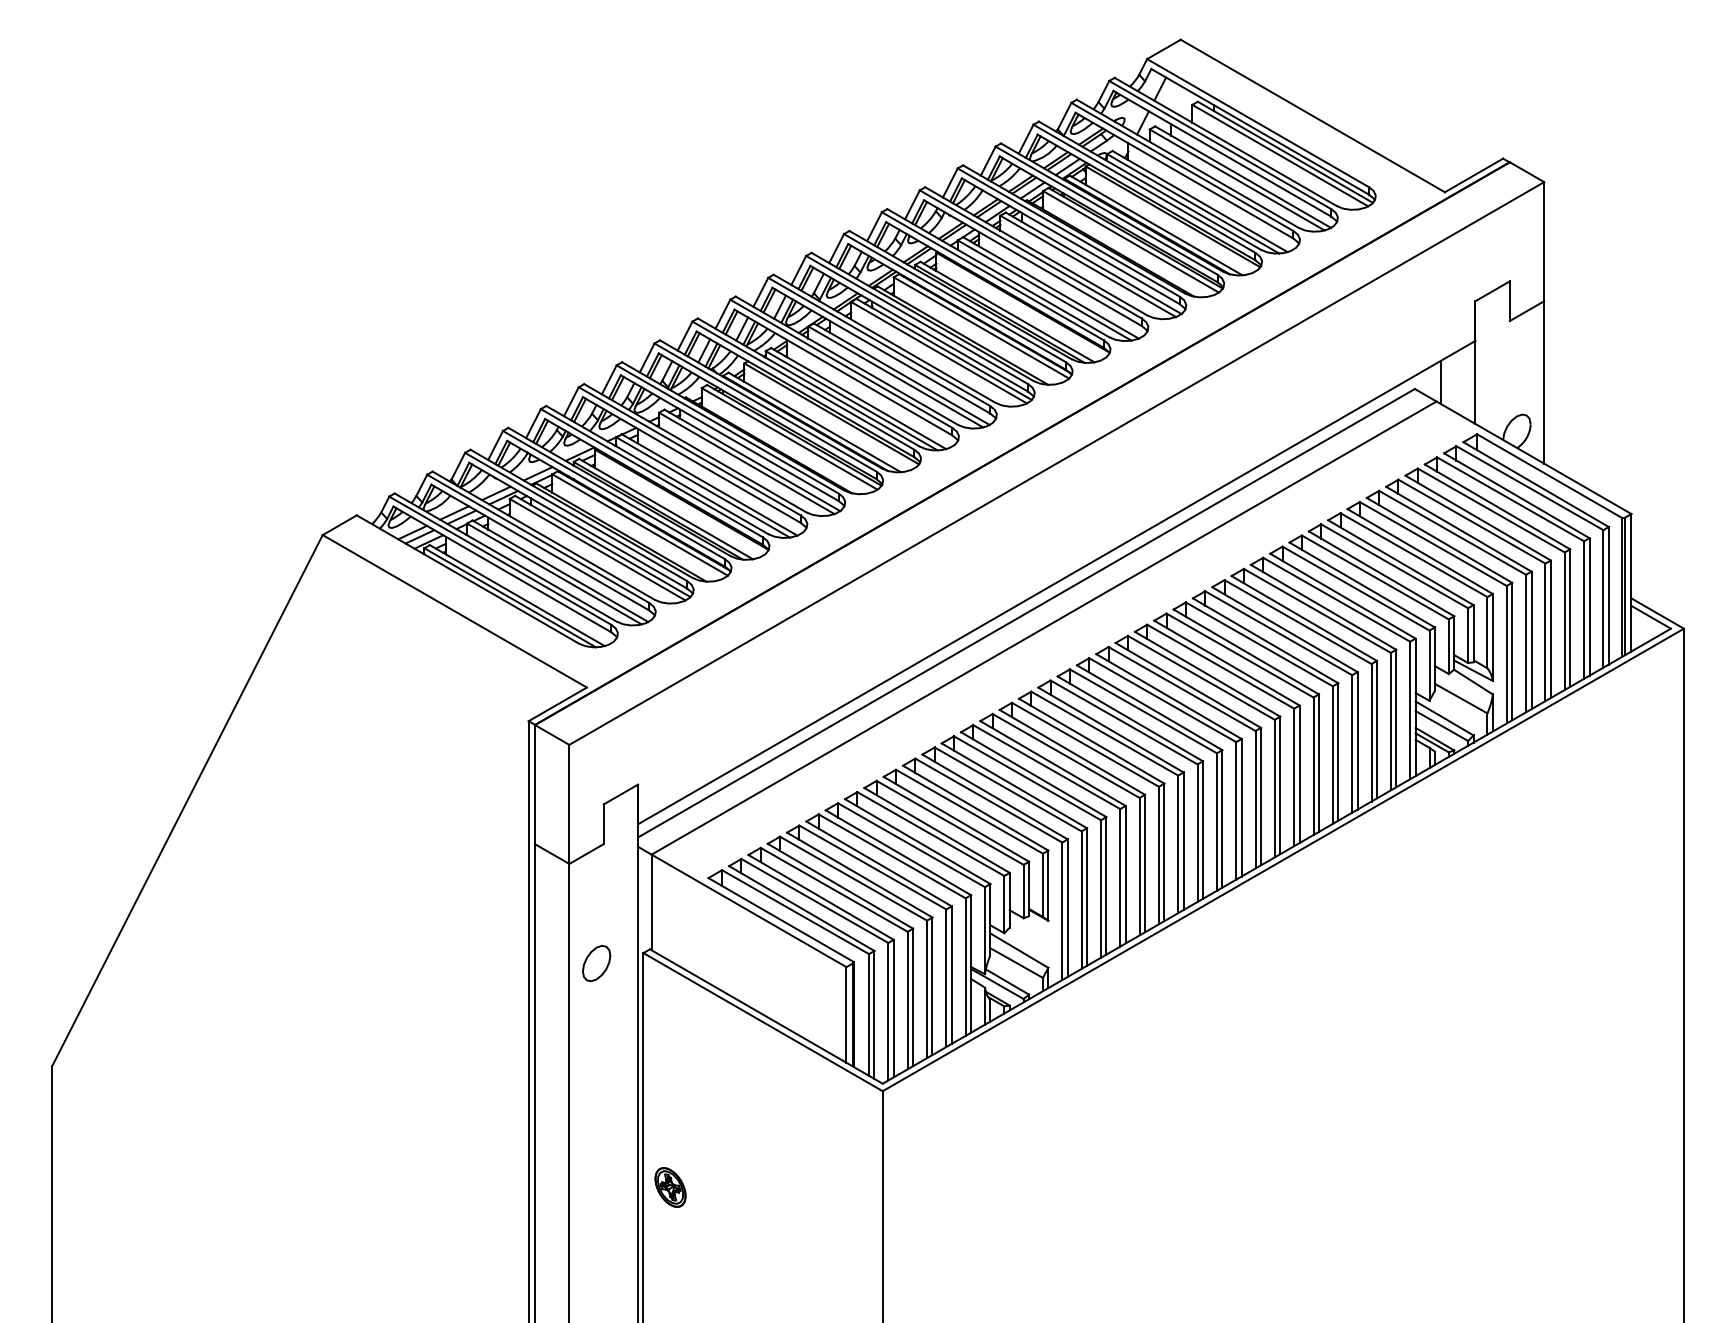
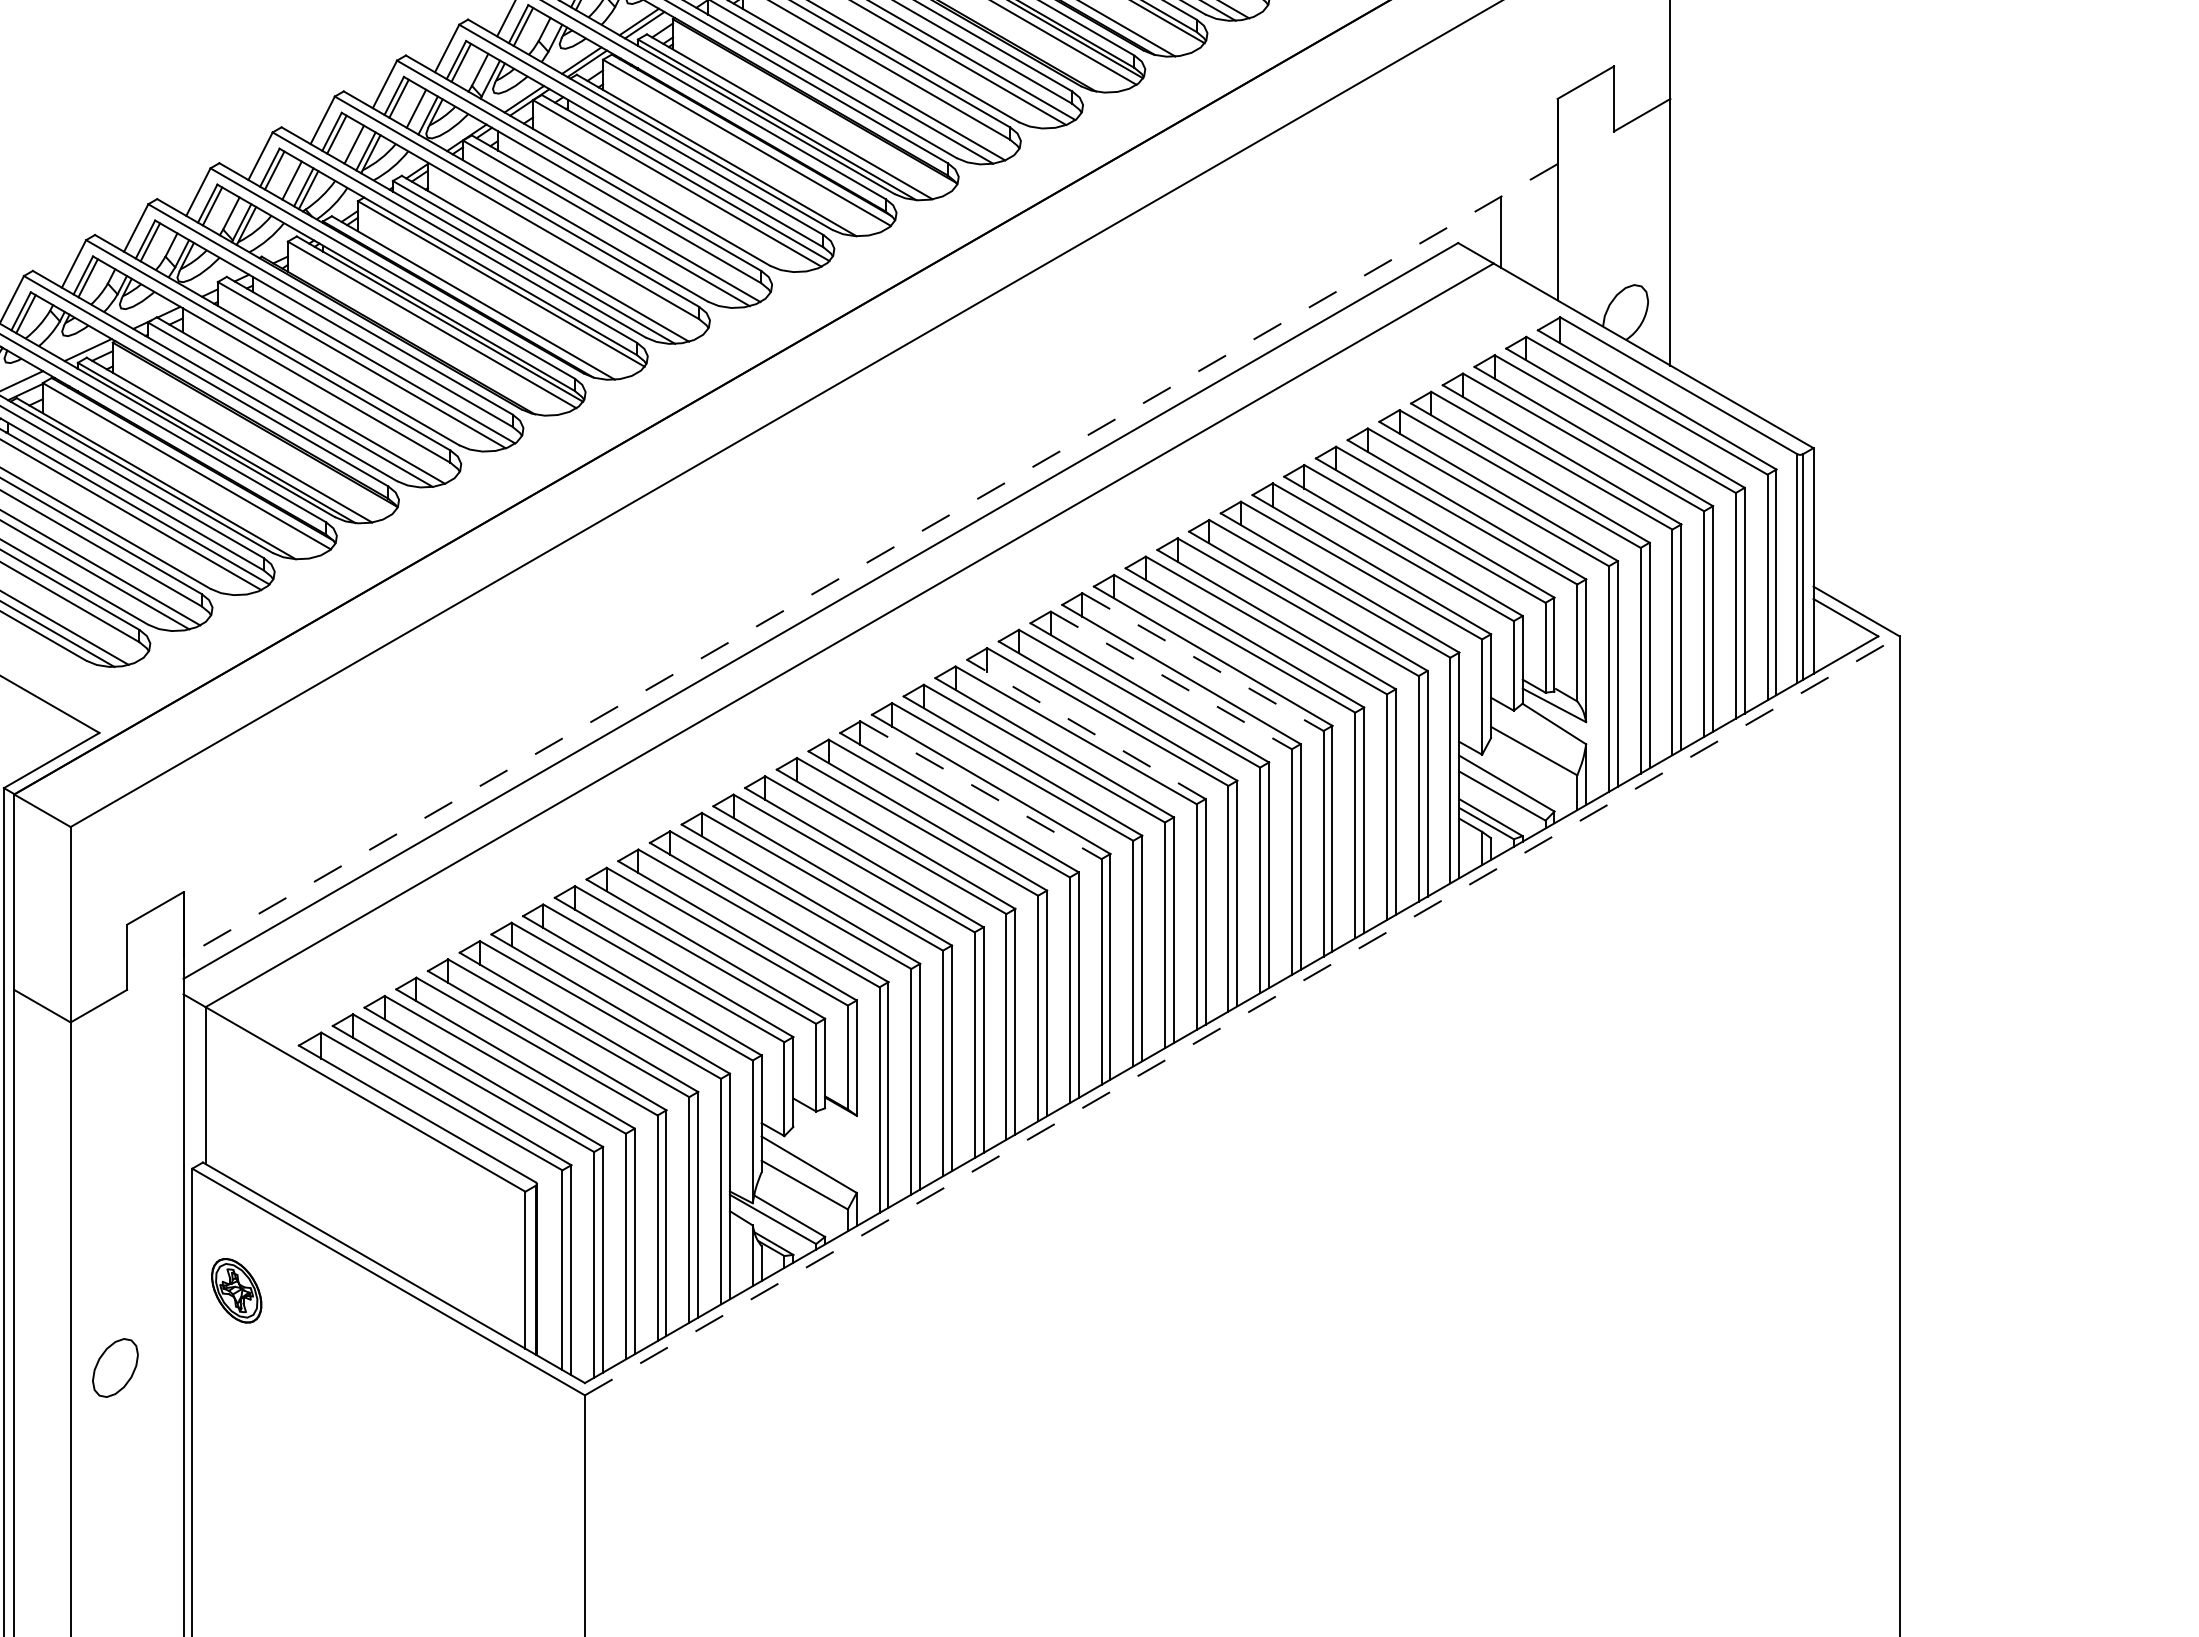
line: (1056, 582) -> (870, 560), solid -> dashed
line: (1259, 644) -> (1203, 662), solid -> dashed
line: (1240, 655) -> (1172, 680), solid -> dashed
line: (1187, 685) -> (1085, 729), solid -> dashed
line: (1124, 722) -> (981, 790), solid -> dashed
line: (1283, 859) -> (1242, 1015), solid -> dashed
part: (596, 963) -> (115, 1367), moved
part: (670, 1187) -> (236, 1290), moved

